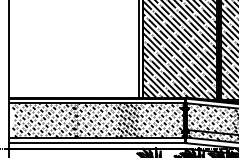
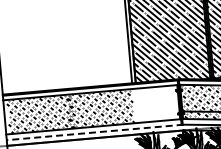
hatch: (150, 120) -> (145, 105), removed
line: (98, 143) -> (95, 132), solid -> dashed

